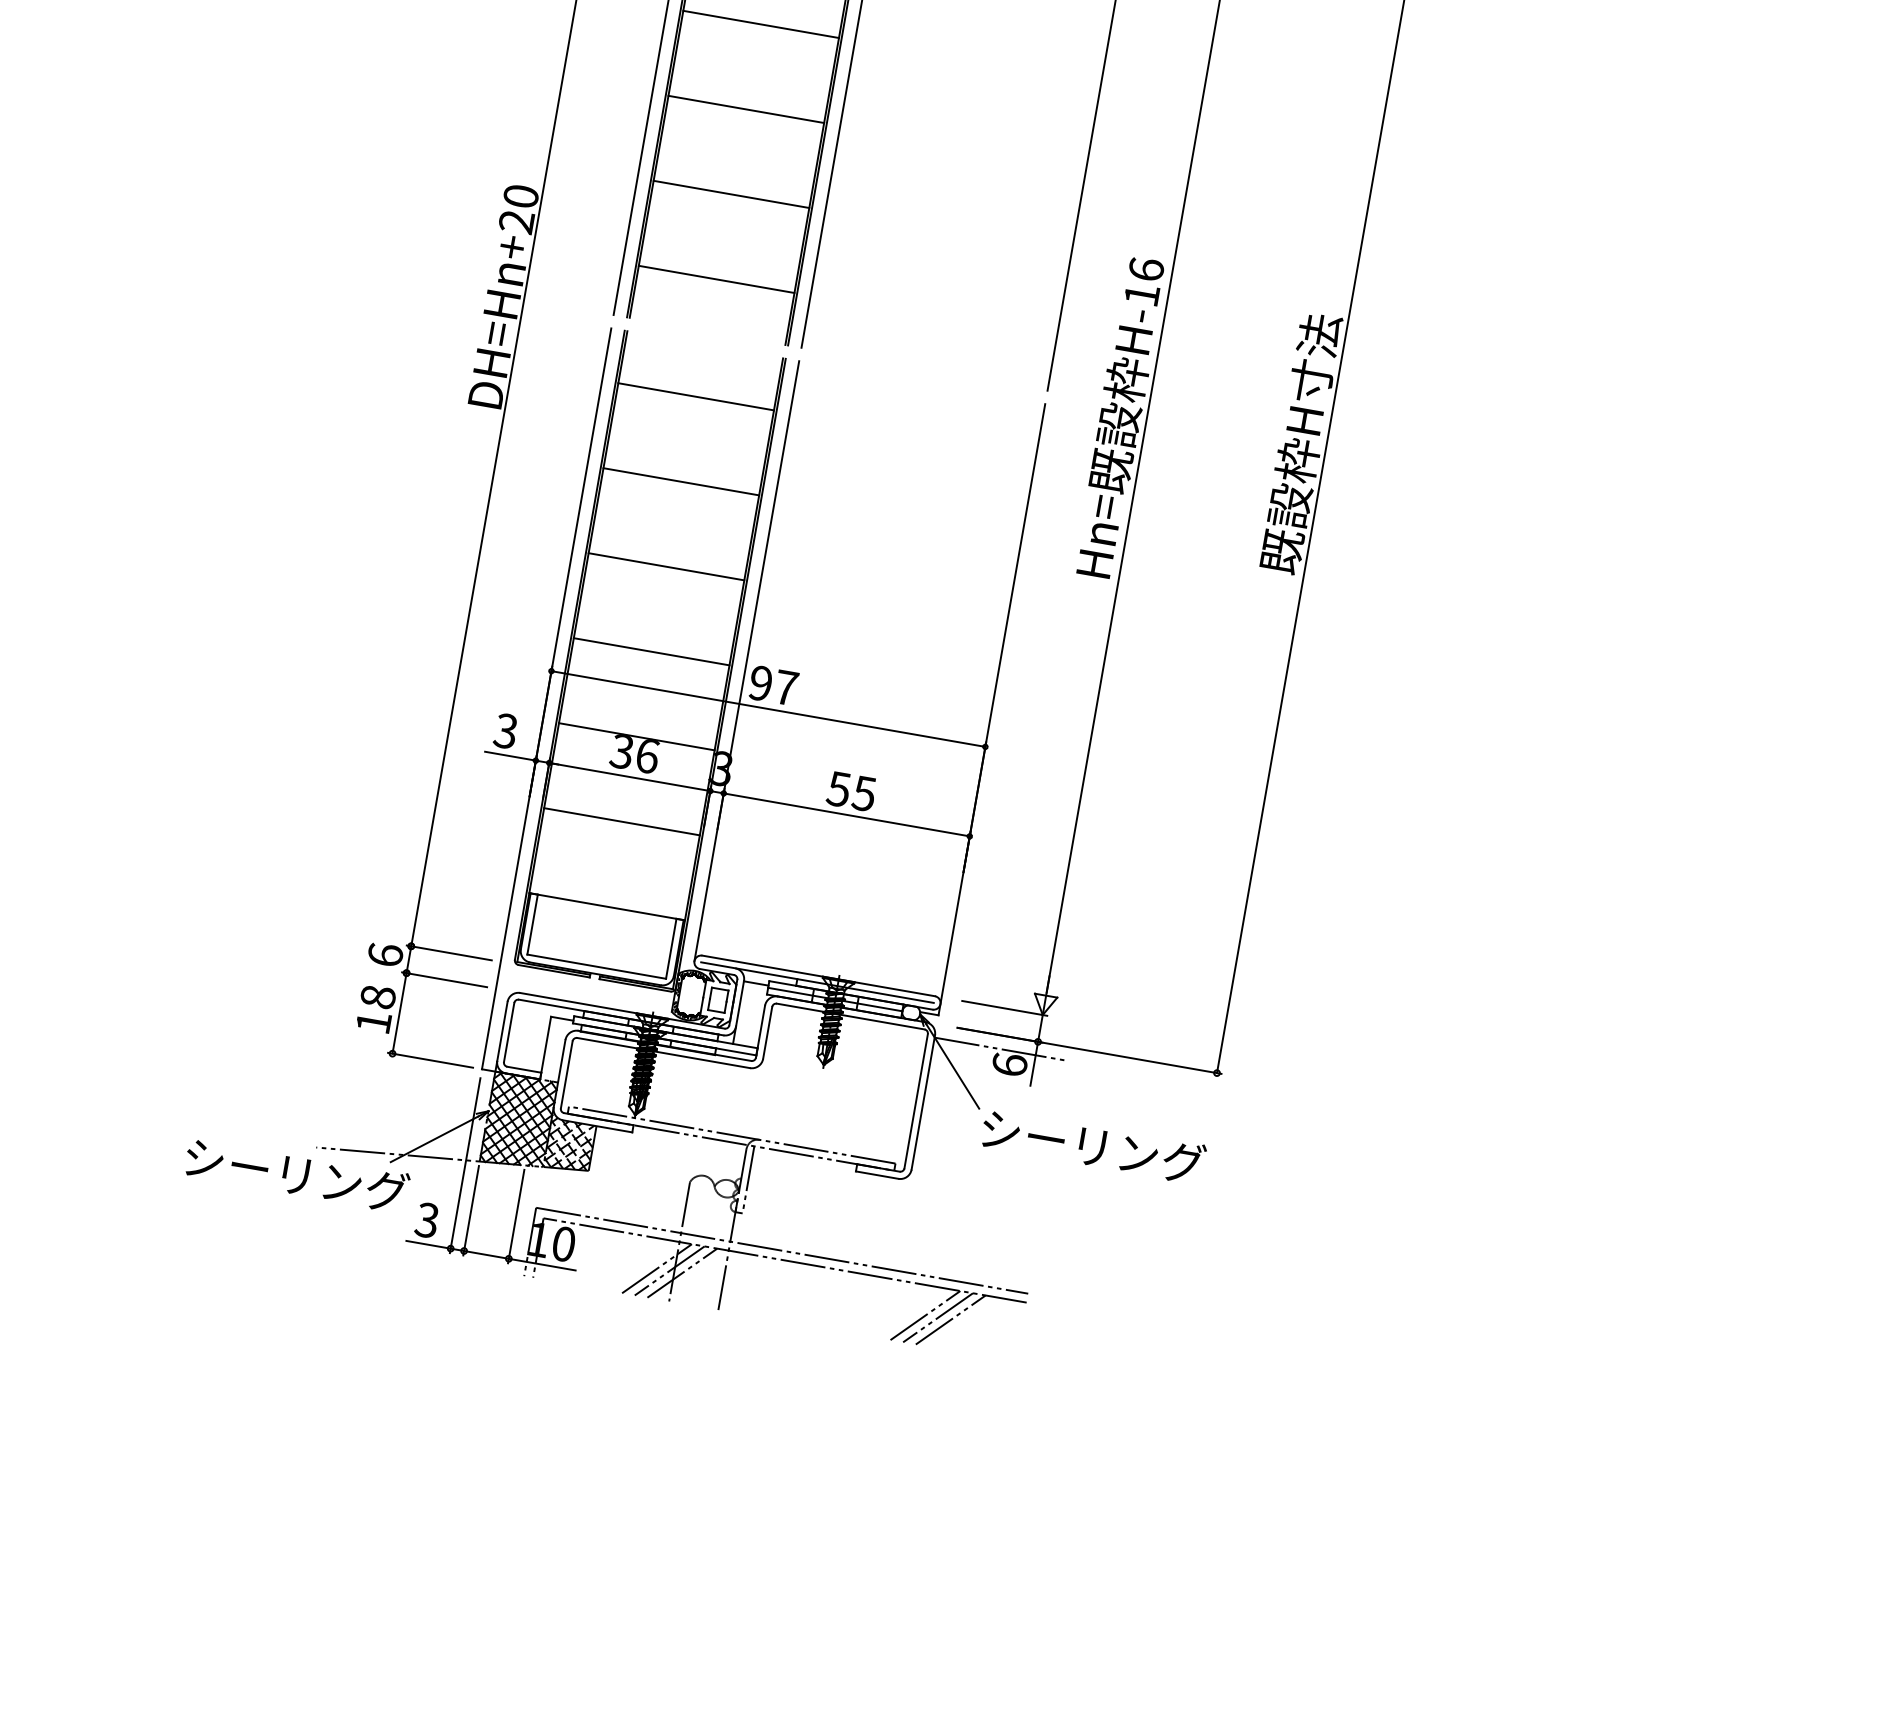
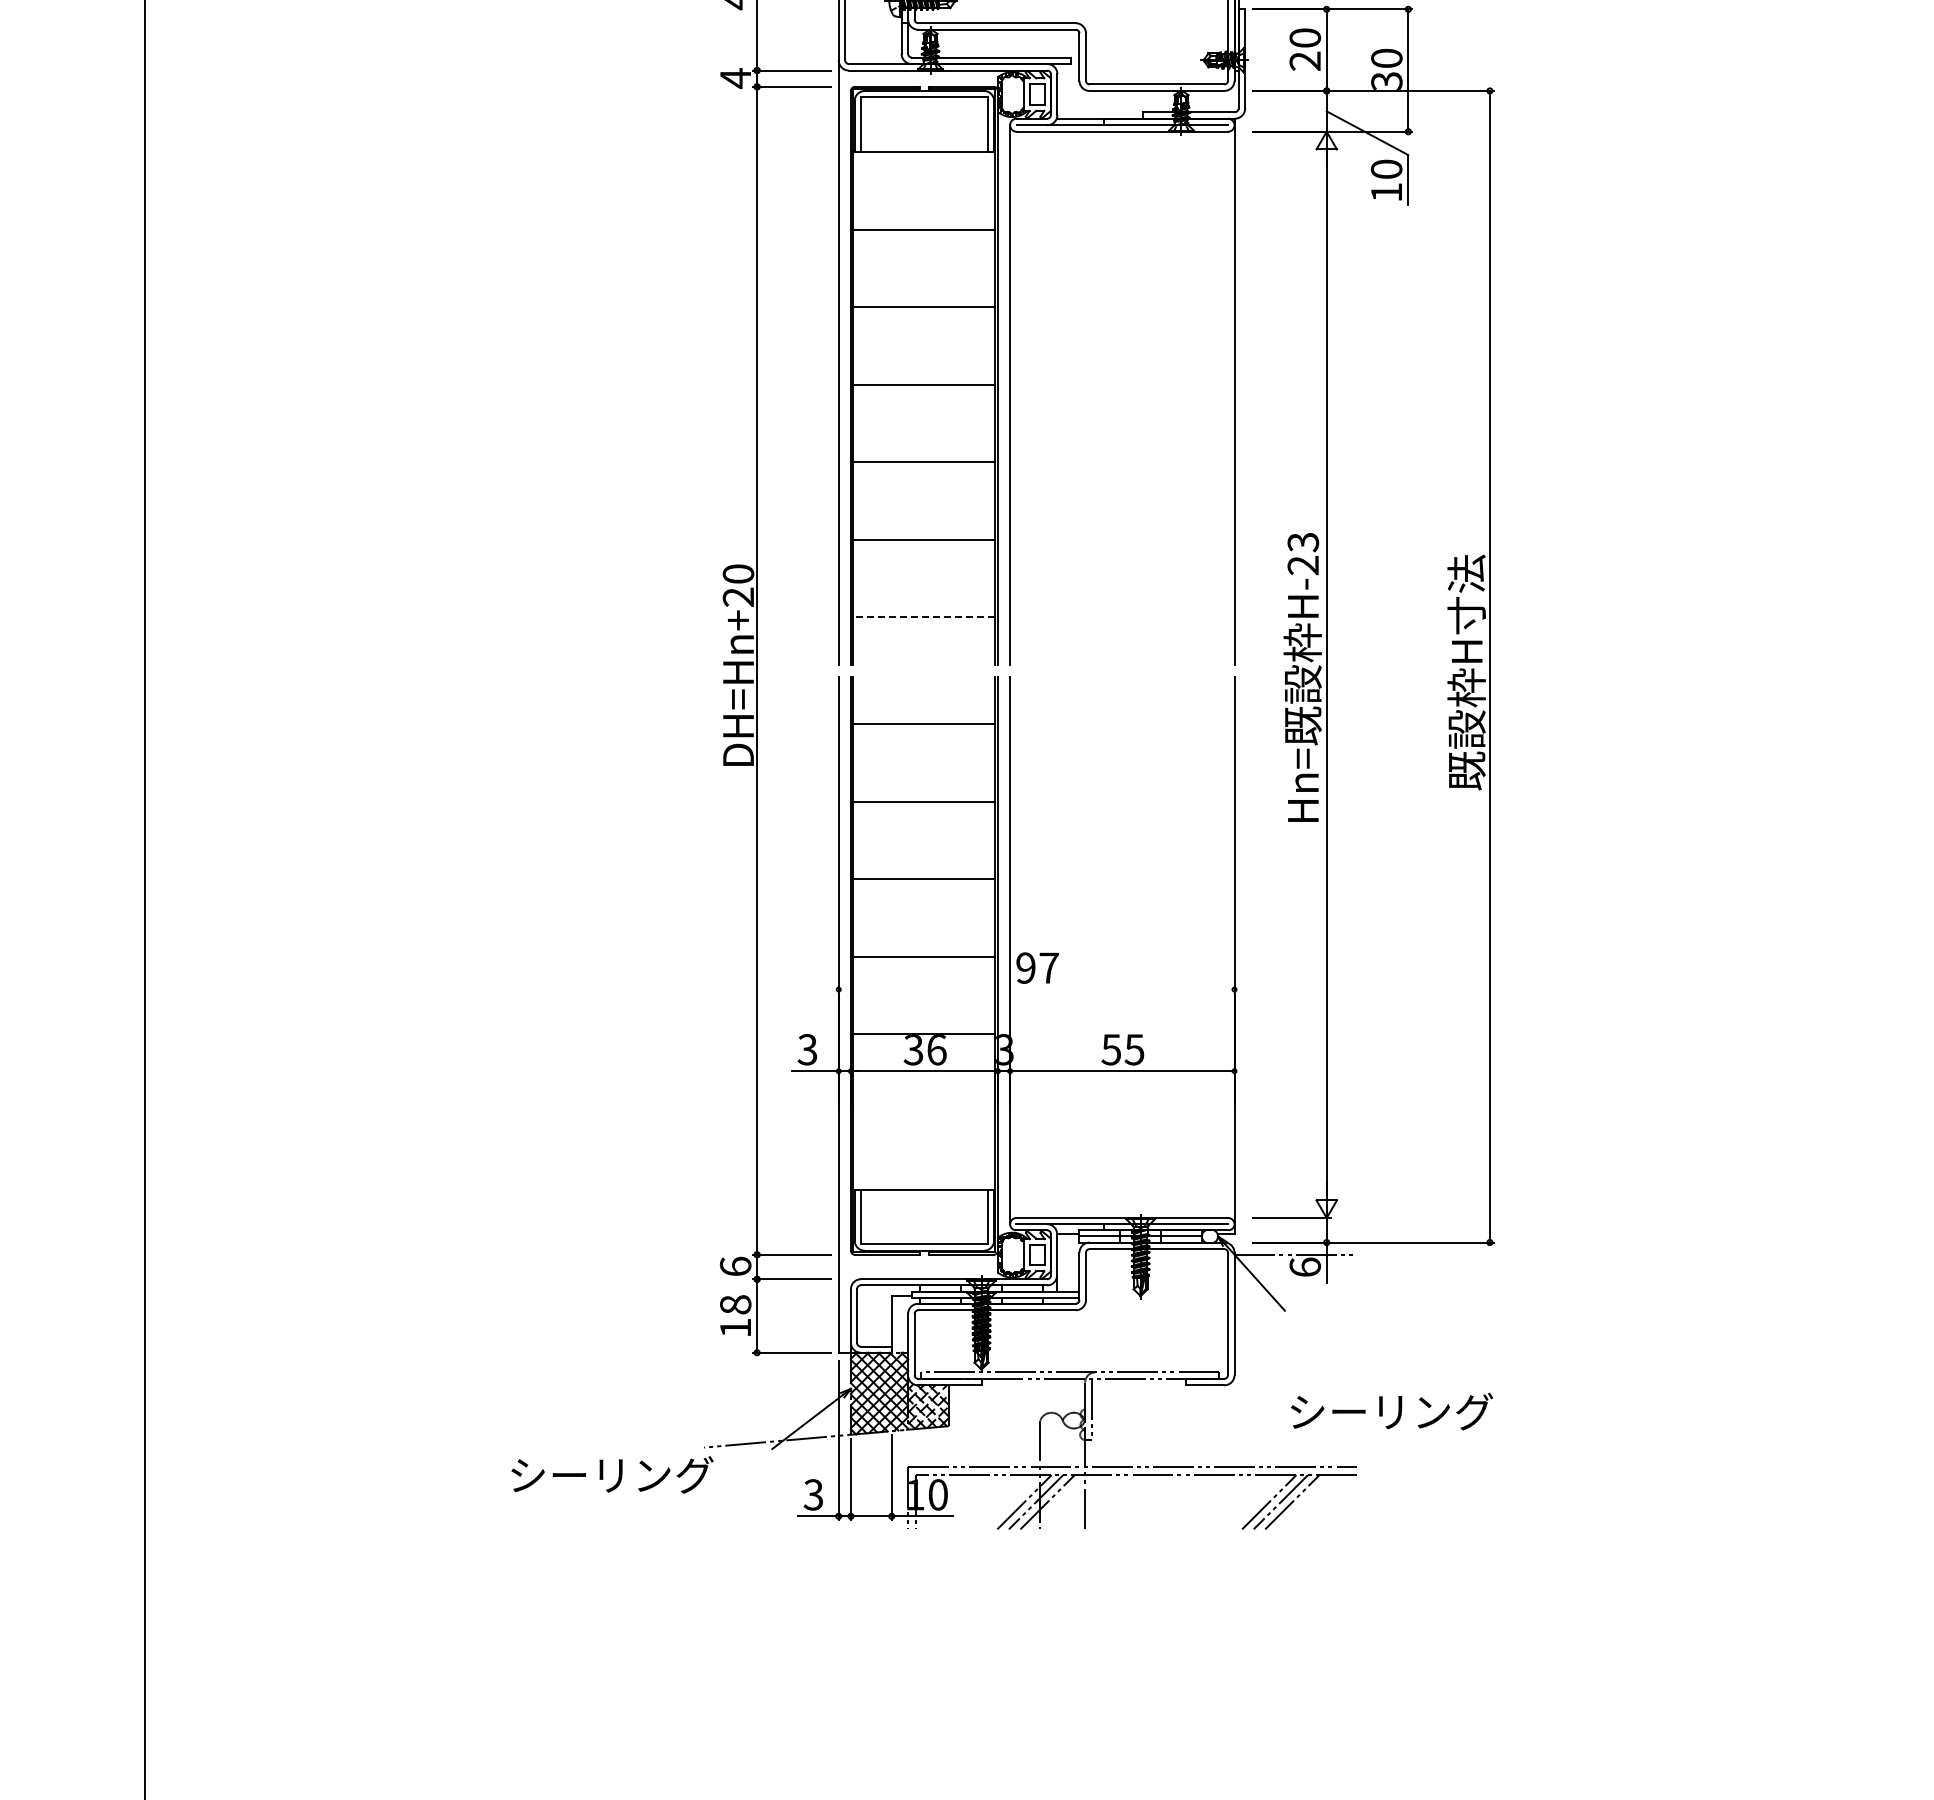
line: (716, 279) -> (924, 617), solid -> dashed
text: (1144, 281) -> (1303, 553), H-16 -> H-23
line: (768, 708) -> (1036, 989), removed
line: (621, 822) -> (924, 1112), removed
text: (1094, 1146) -> (1392, 1411), moved
text: (297, 1174) -> (612, 1474), moved

